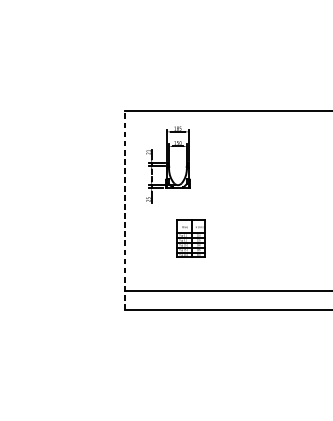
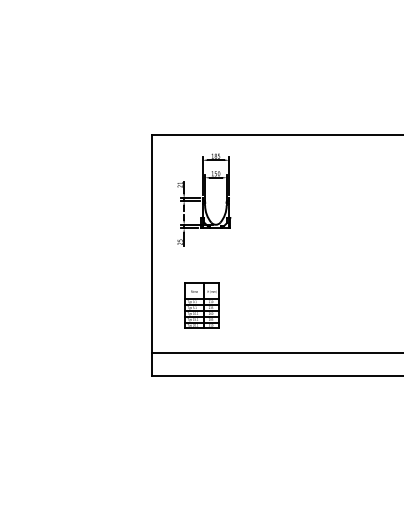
line: (124, 210) -> (151, 255), dashed -> solid
part: (190, 238) -> (201, 305), moved

